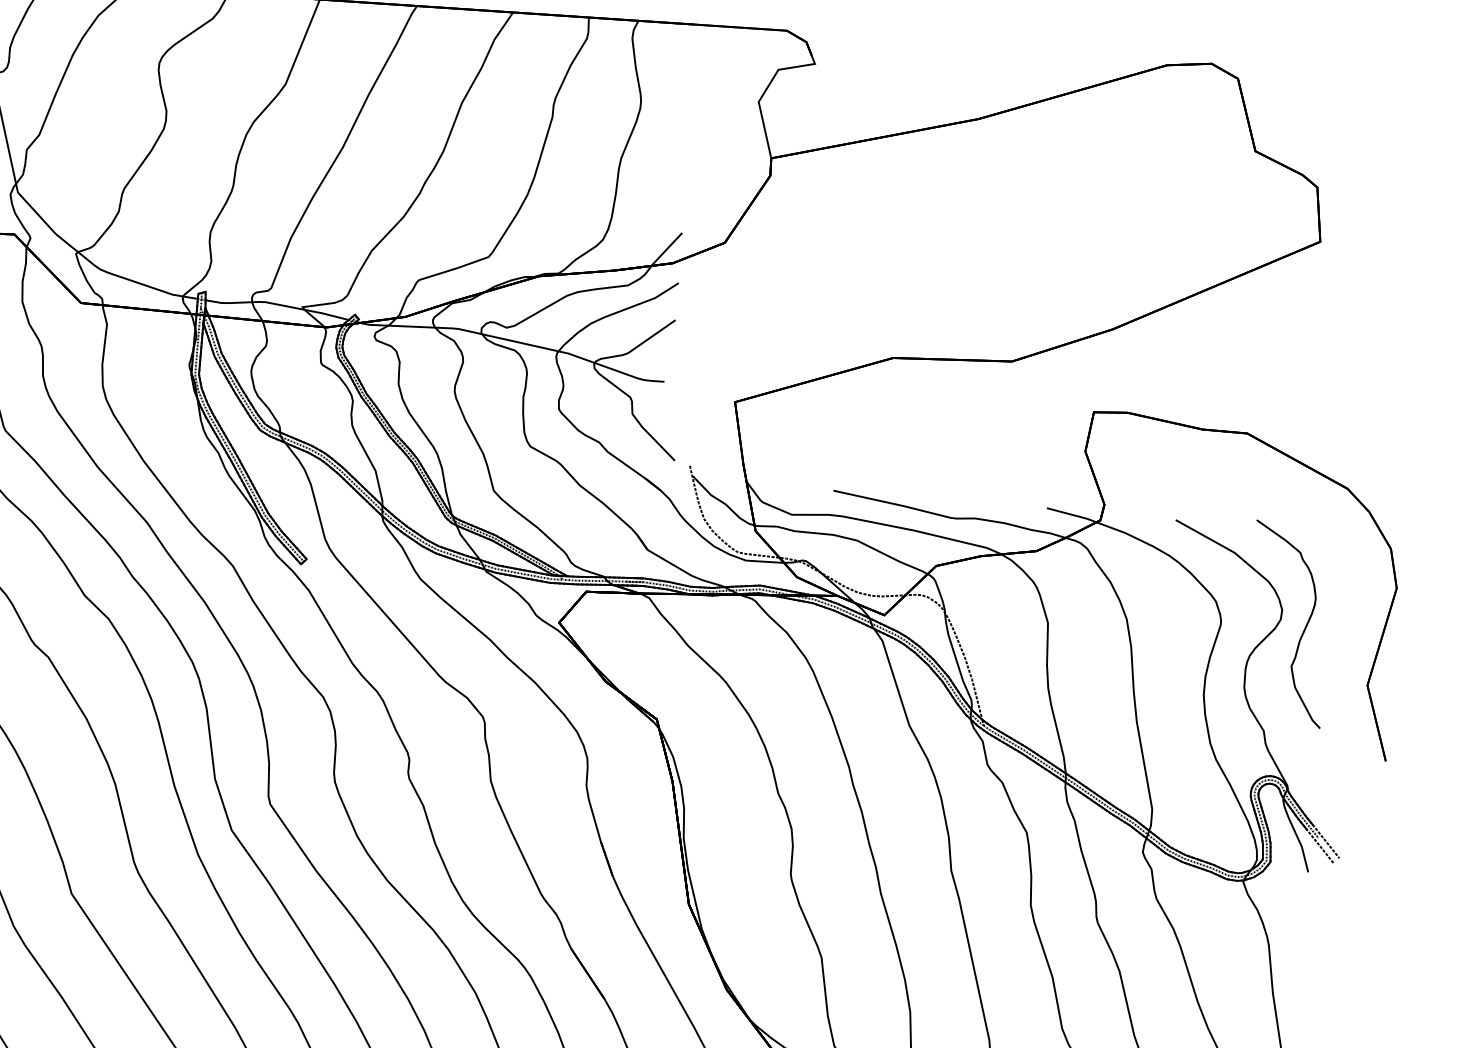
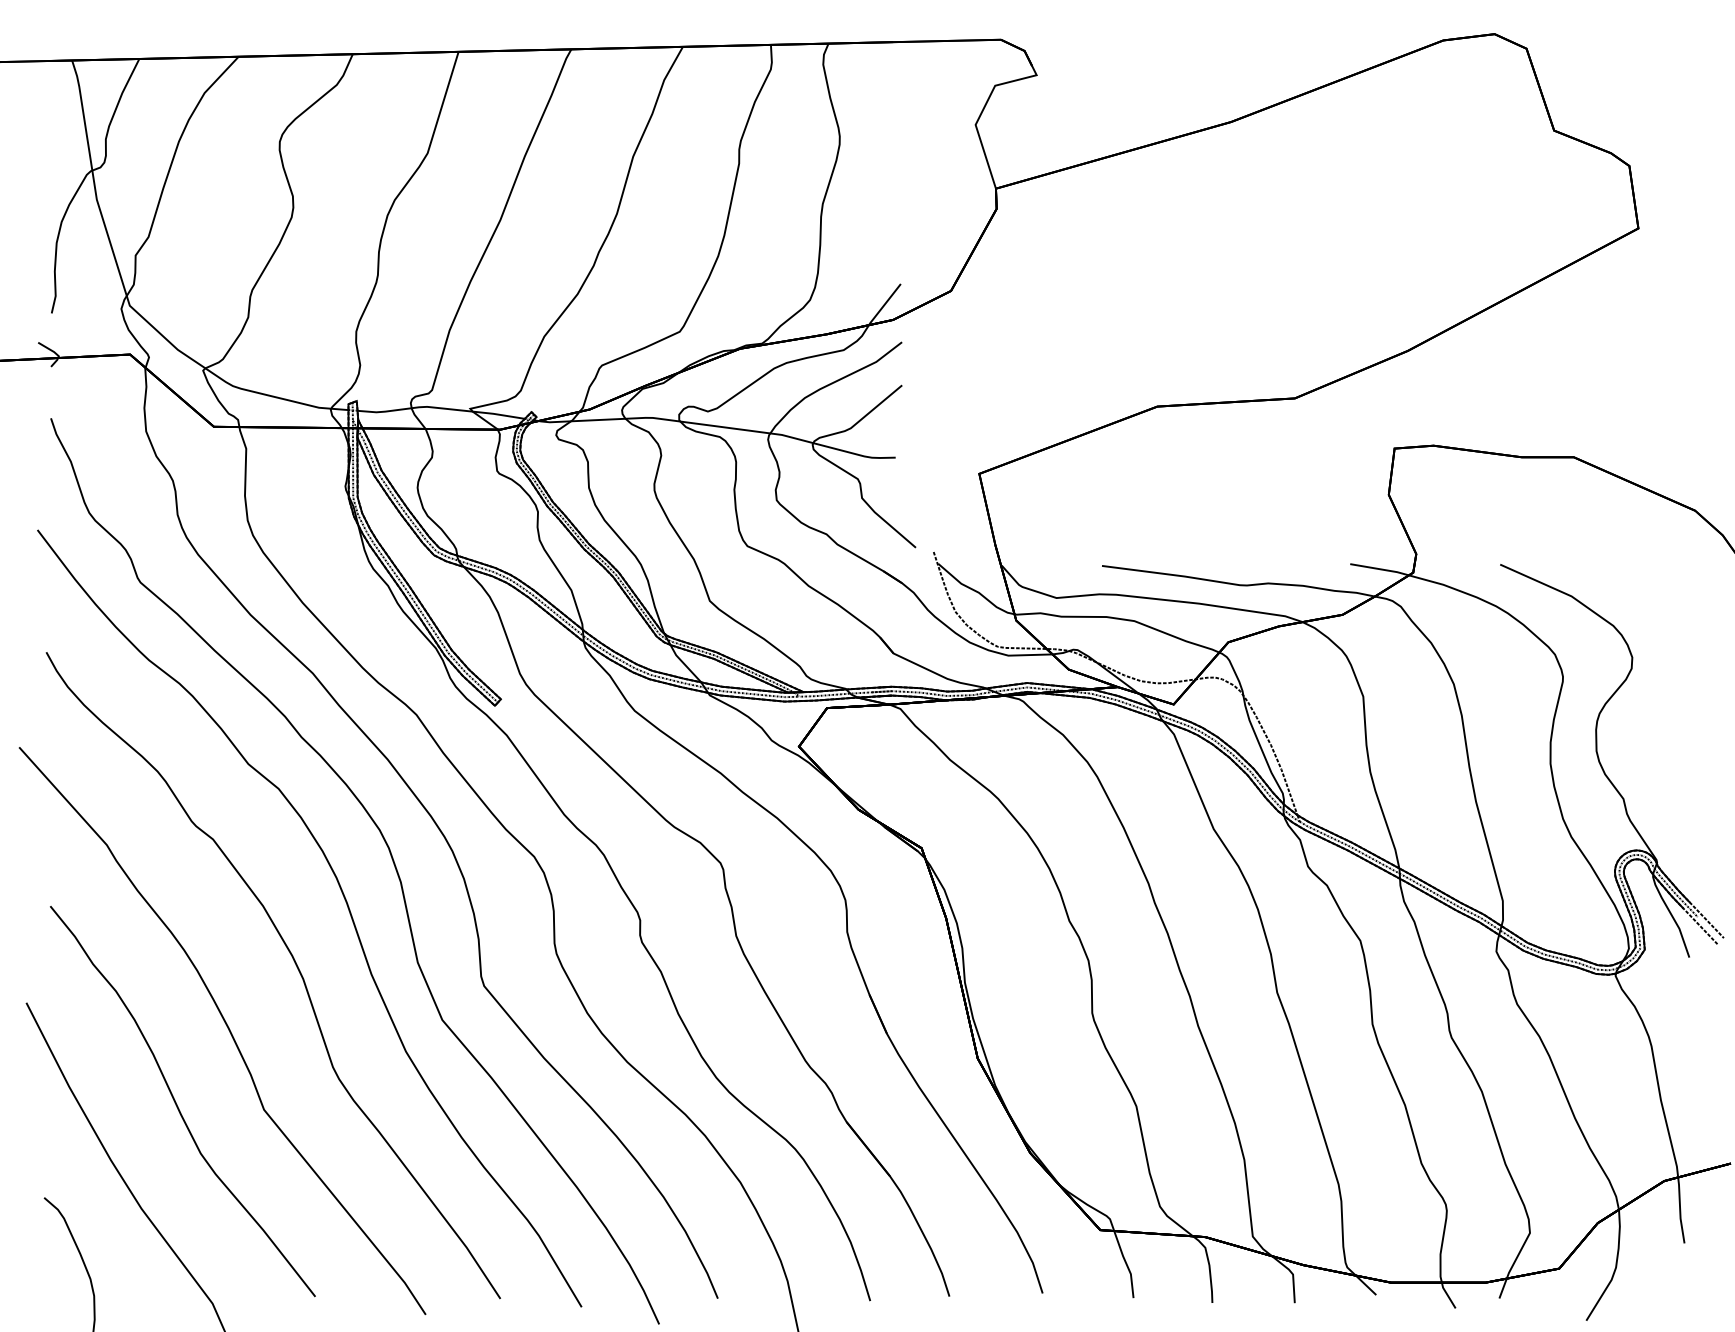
part: (1304, 629) -> (1659, 677), removed

